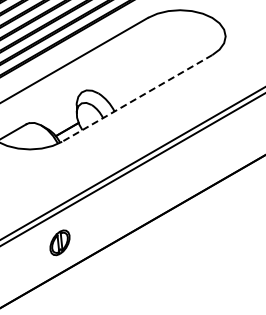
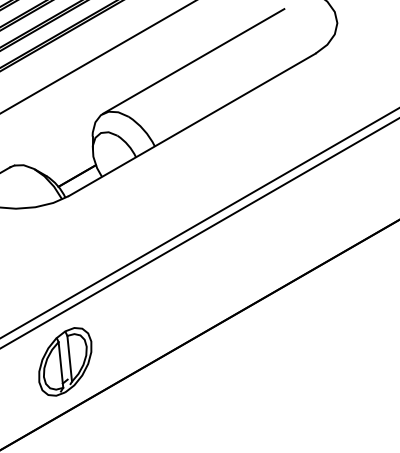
line: (137, 59) -> (192, 60), added
line: (137, 98) -> (192, 125), dashed -> solid
part: (59, 242) -> (64, 361), size x1.67

